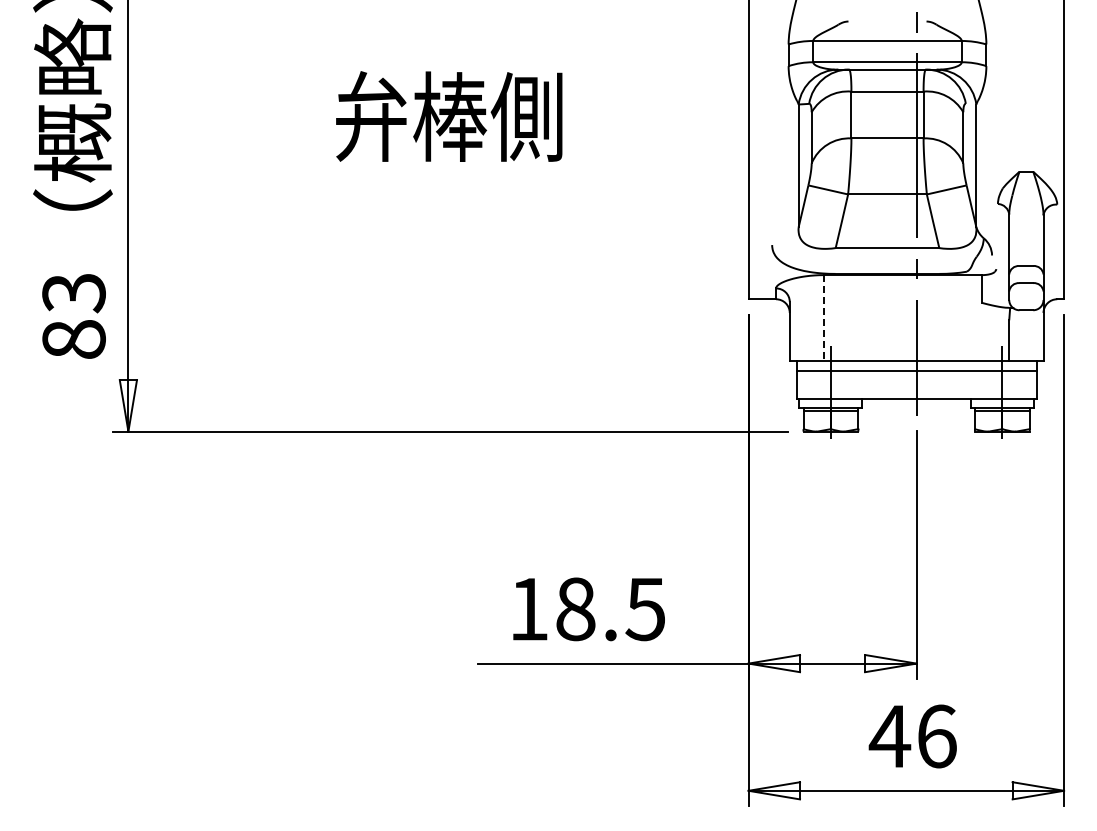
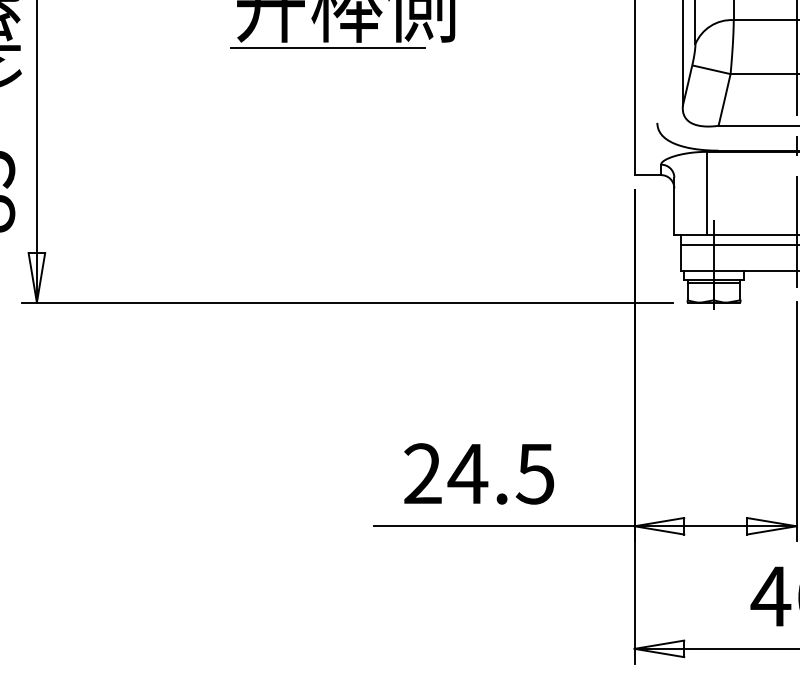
line: (430, 167) -> (328, 48), added
line: (824, 318) -> (707, 193), dashed -> solid
text: (552, 609) -> (445, 474), 18.5 -> 24.5

